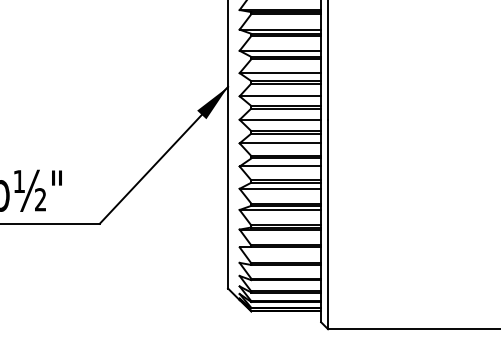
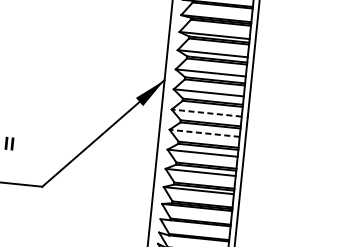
line: (280, 119) -> (206, 112), solid -> dashed
line: (280, 143) -> (204, 133), solid -> dashed

